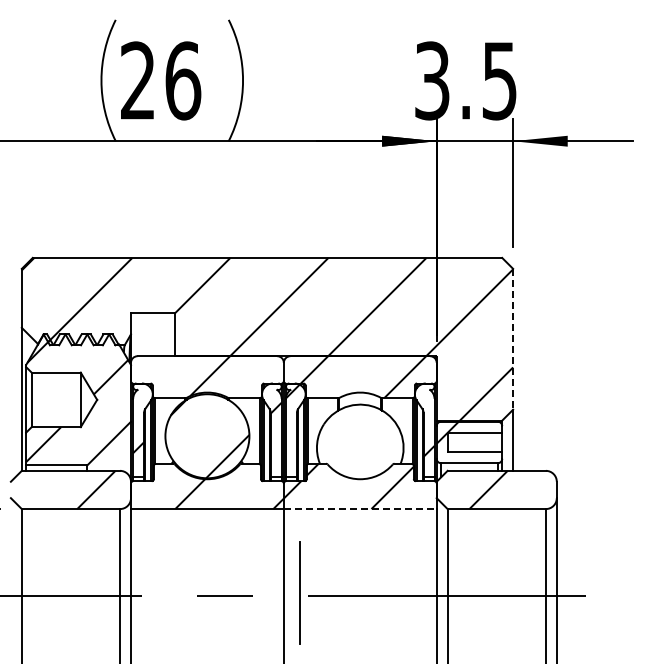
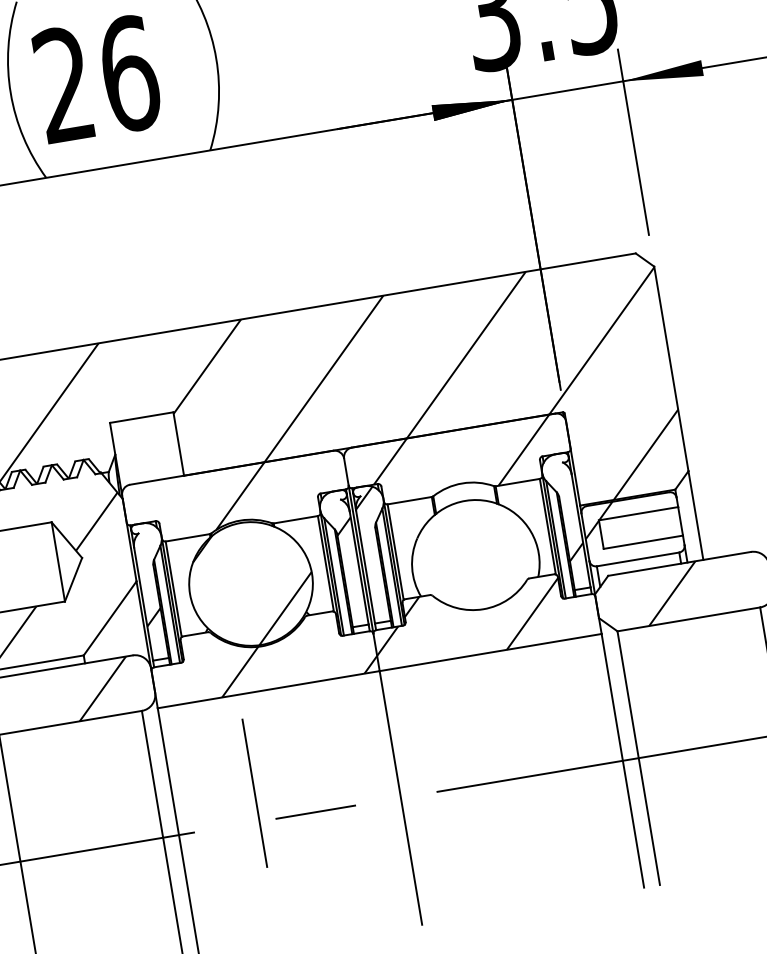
line: (513, 339) -> (671, 369), dashed -> solid
line: (360, 509) -> (491, 653), dashed -> solid
line: (299, 592) -> (254, 792), moved

